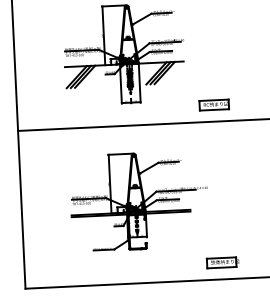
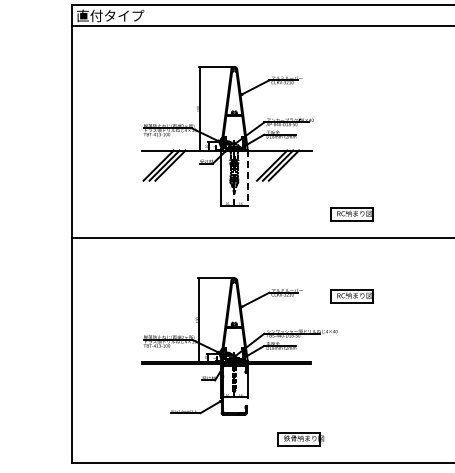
line: (139, 83) -> (247, 178), solid -> dashed
part: (216, 162) -> (351, 296), added
part: (222, 262) -> (300, 439), moved

